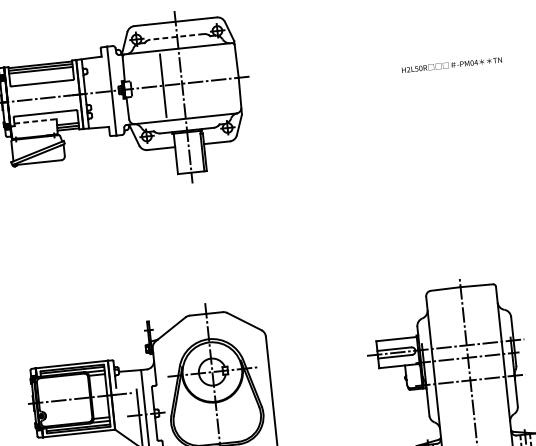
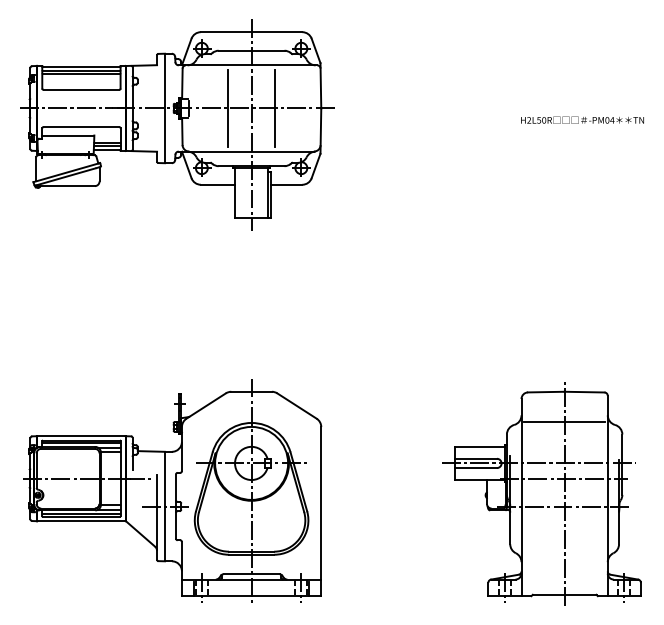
line: (177, 36) -> (251, 50), dashed -> solid
line: (200, 81) -> (274, 107), added
line: (35, 121) -> (68, 135), dashed -> solid
line: (463, 311) -> (564, 421), added

